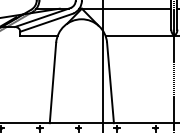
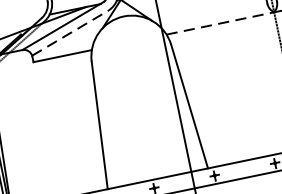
line: (46, 22) -> (69, 32), solid -> dashed
line: (140, 35) -> (221, 22), solid -> dashed

